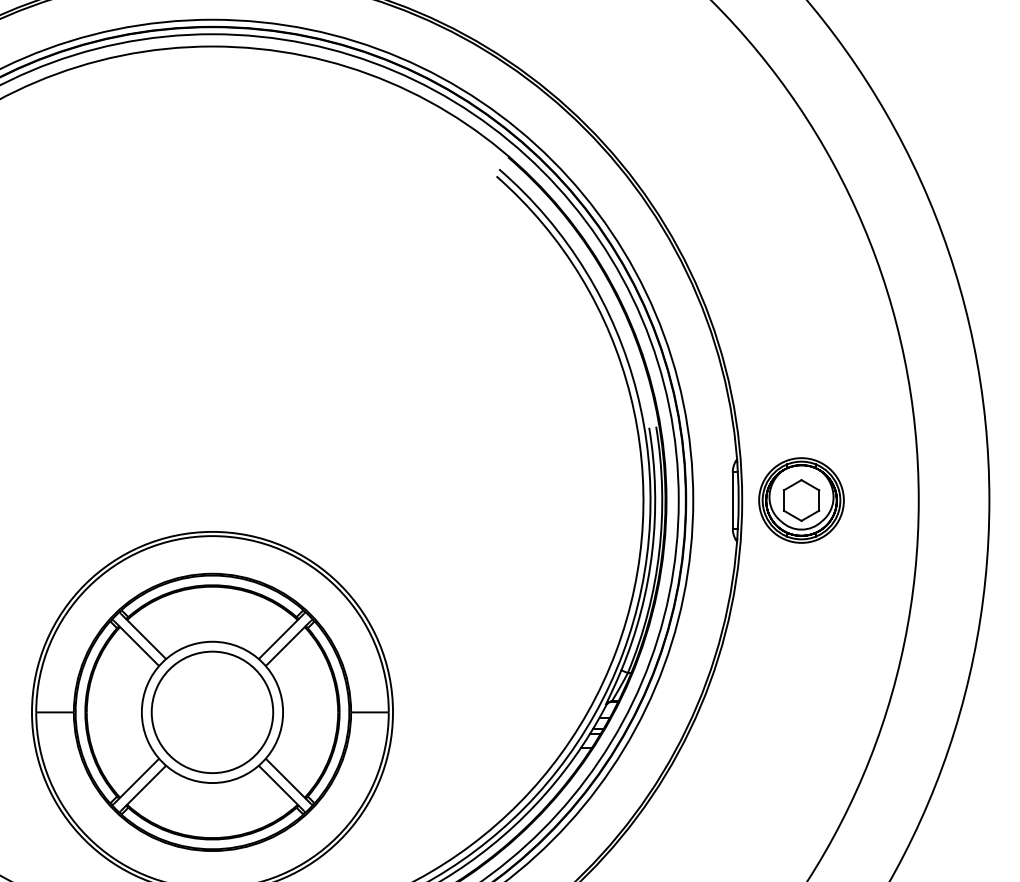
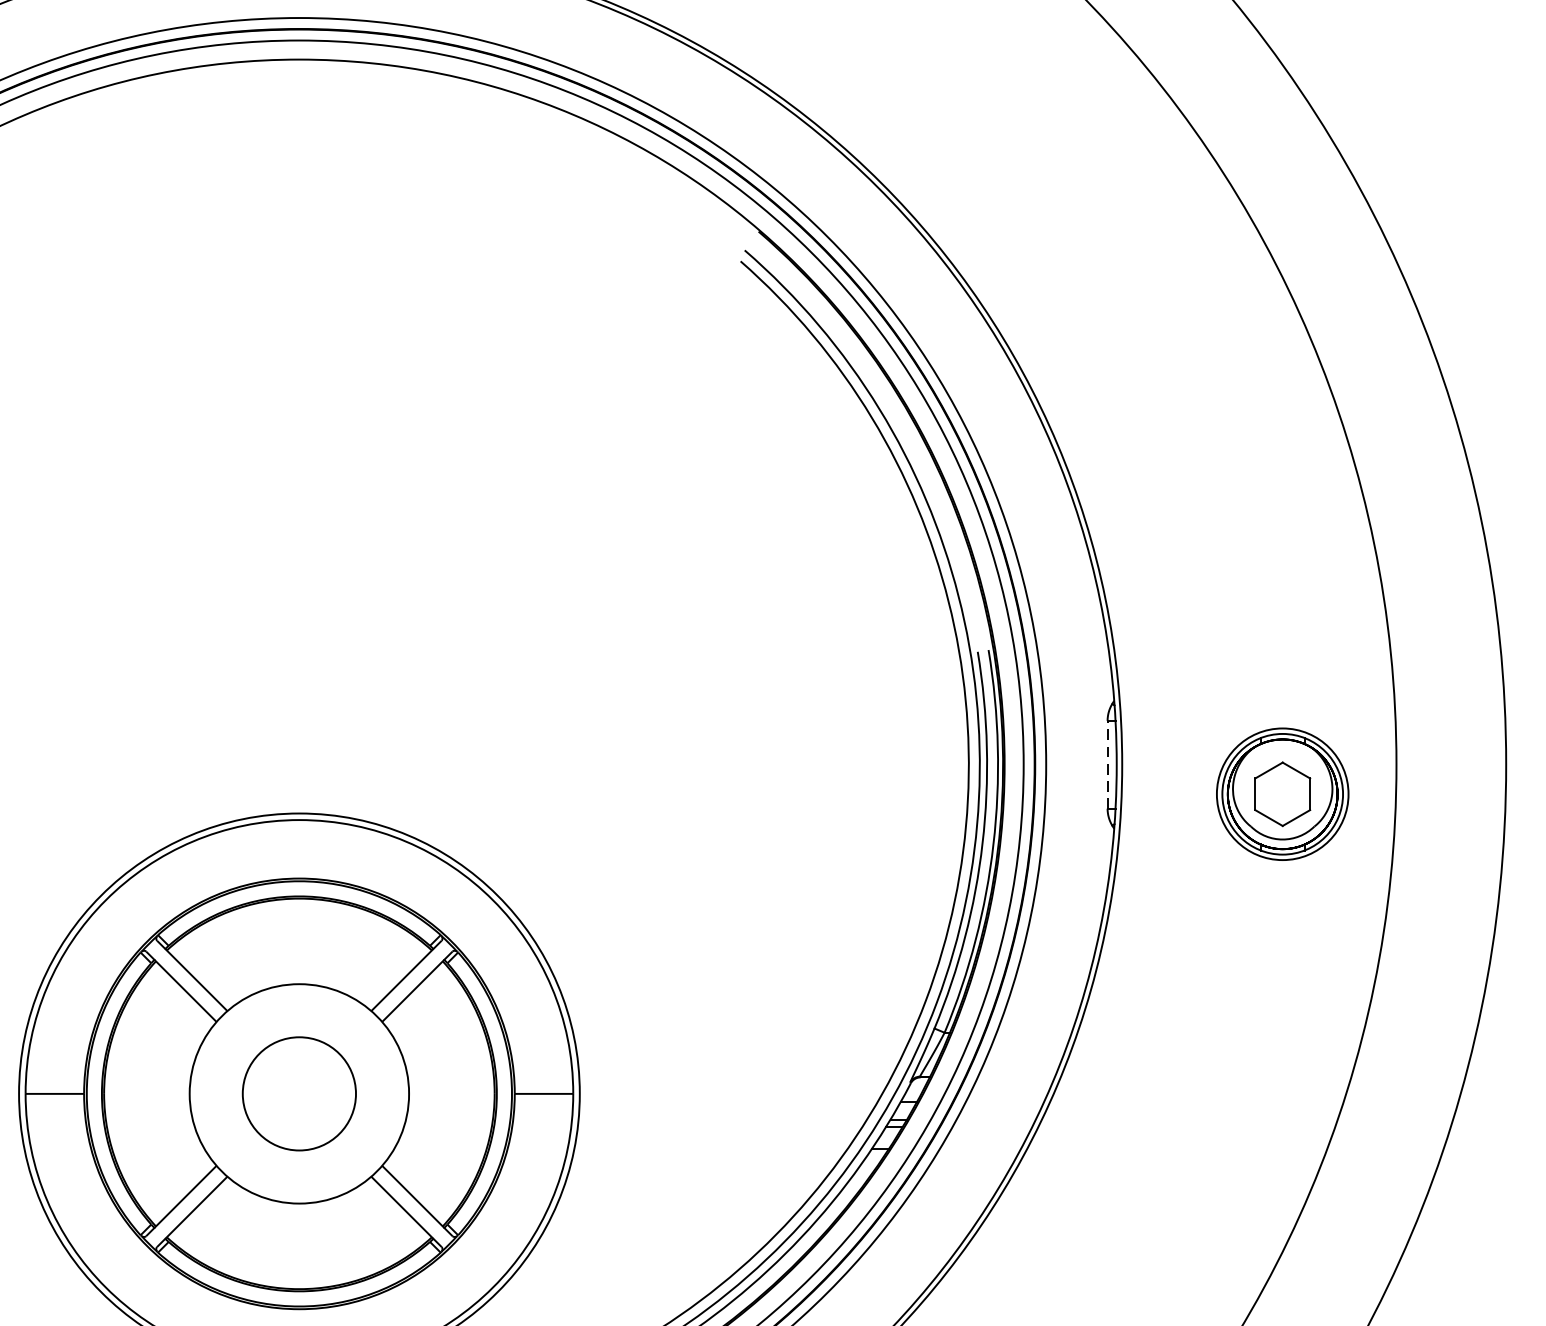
line: (732, 500) -> (1107, 764), solid -> dashed
part: (801, 500) -> (1282, 794), moved
circle: (212, 712) -> (299, 1094), size x0.6

